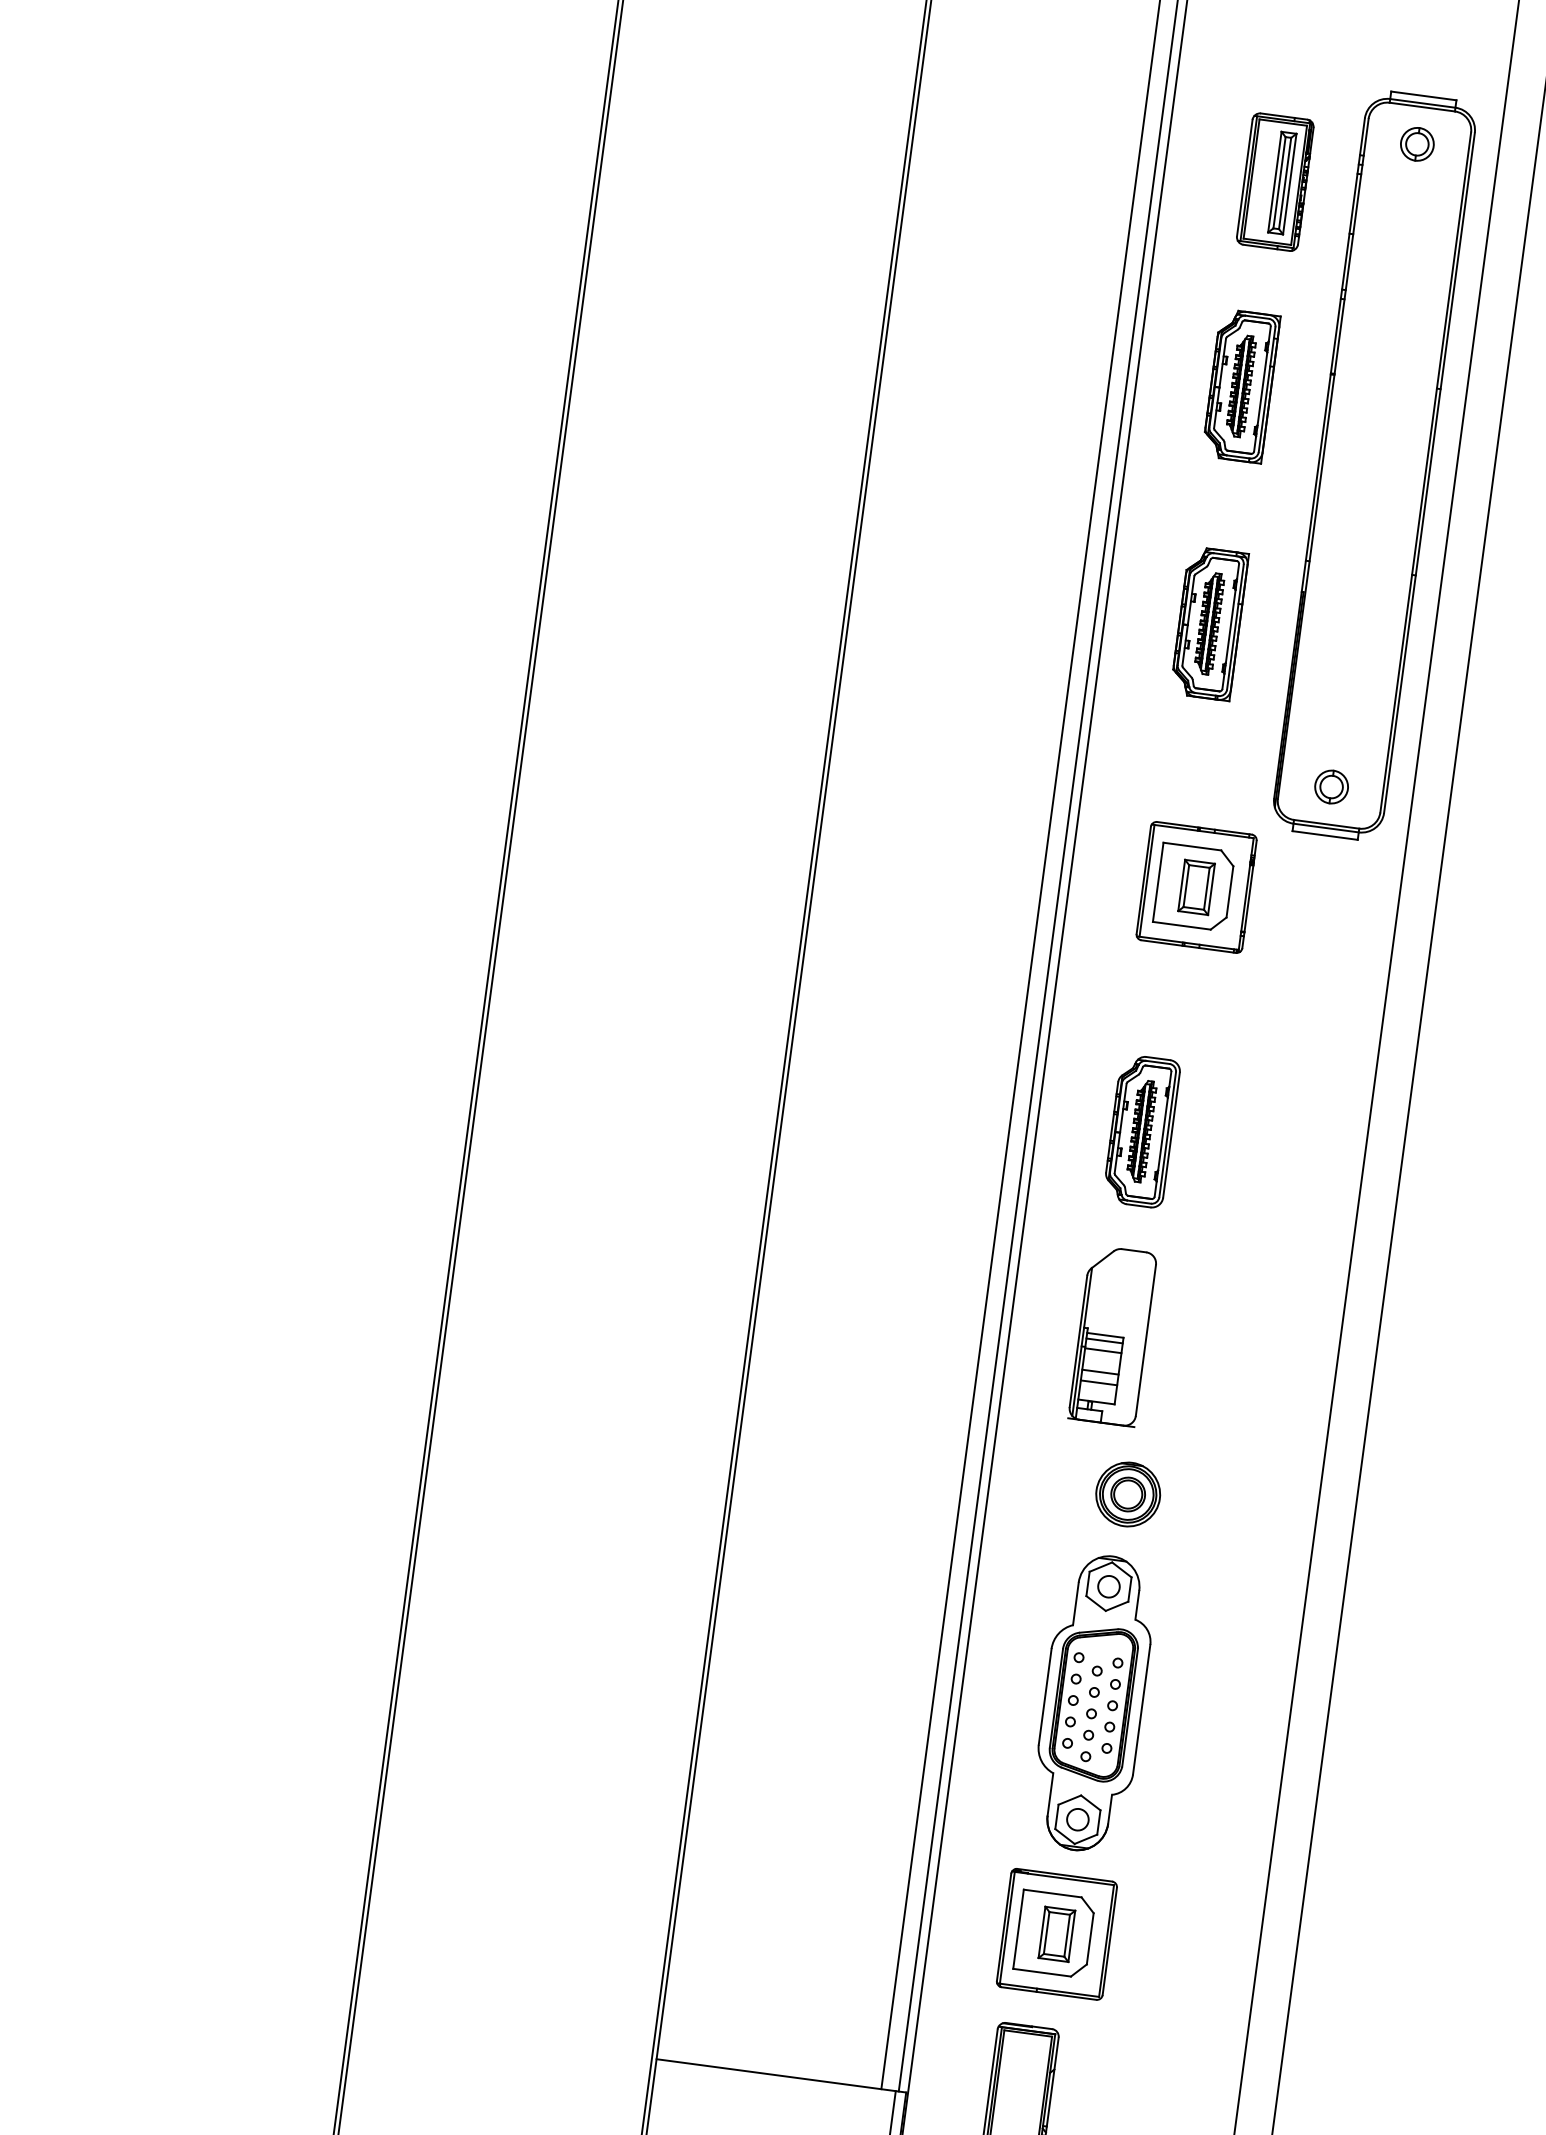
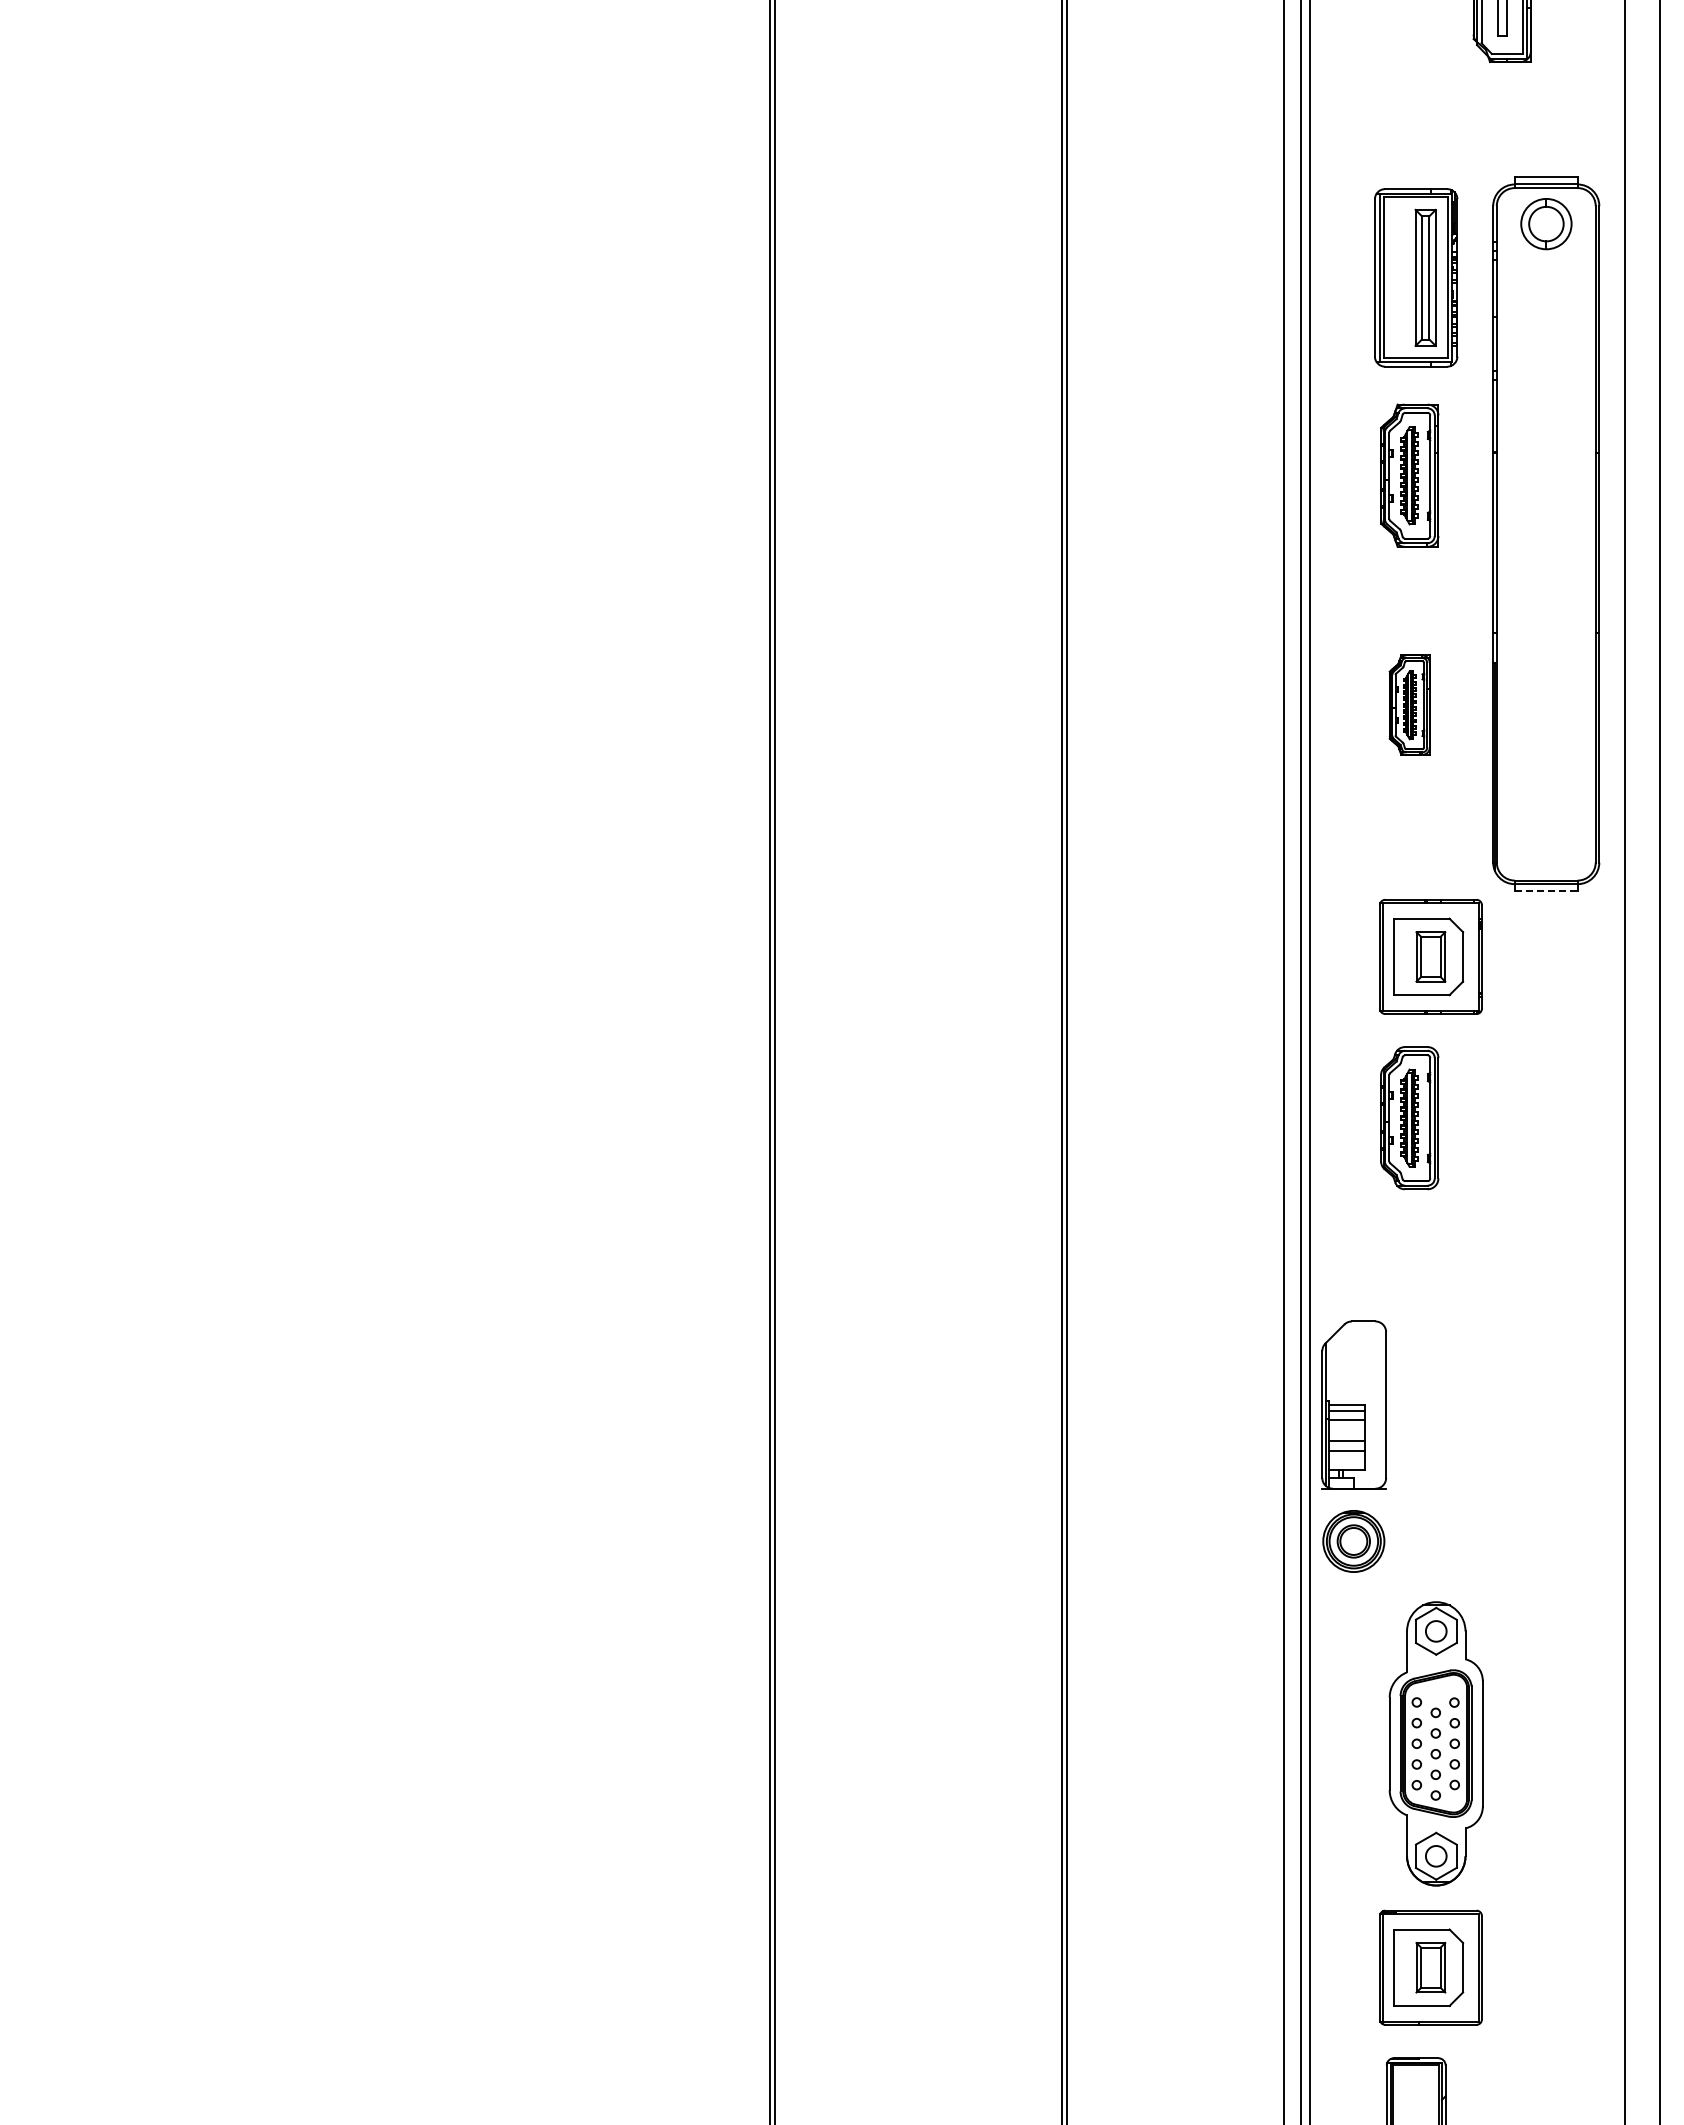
part: (1416, 143) -> (1545, 223), size x1.6
part: (1275, 181) -> (1416, 277), size x1.4
part: (1209, 624) -> (1409, 705), size x0.7
part: (1330, 786) -> (1545, 844), removed
line: (1325, 835) -> (1546, 891), solid -> dashed
part: (1141, 1131) -> (1409, 1118), moved
part: (1112, 1335) -> (1353, 1404), moved
part: (1127, 1494) -> (1353, 1541), moved

